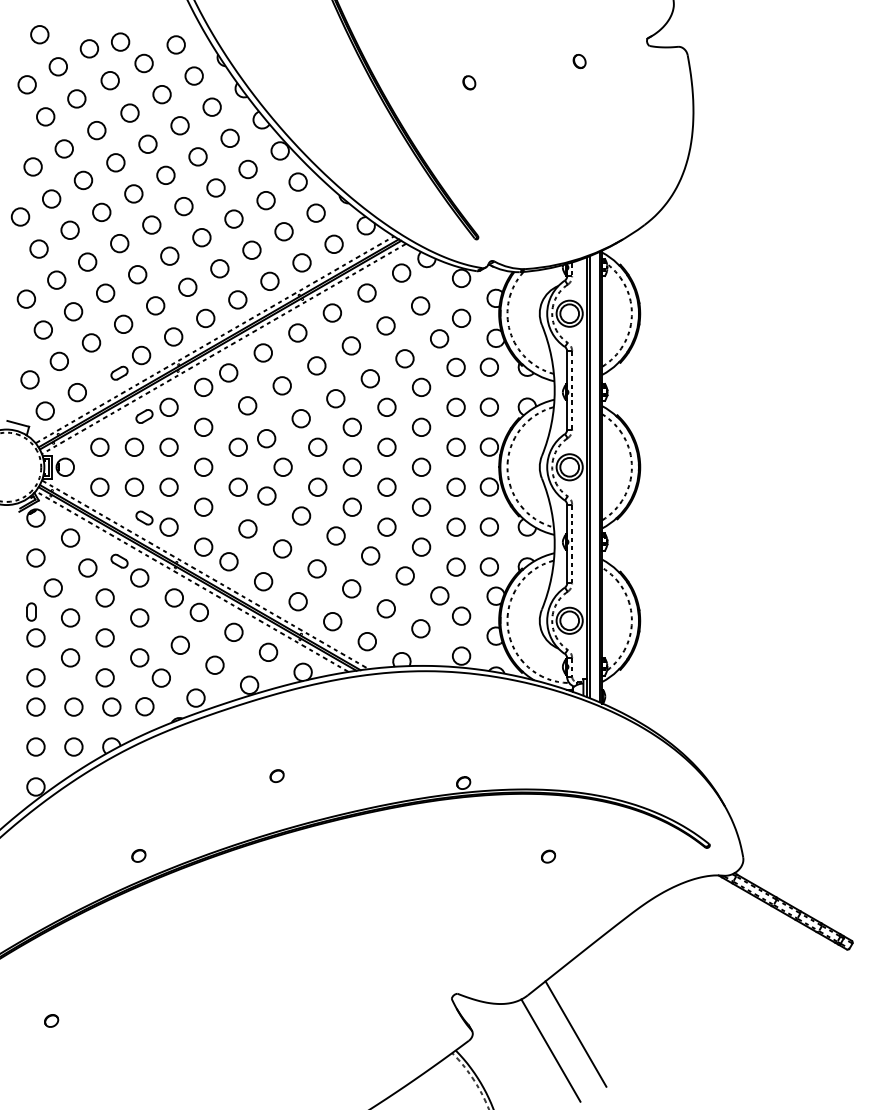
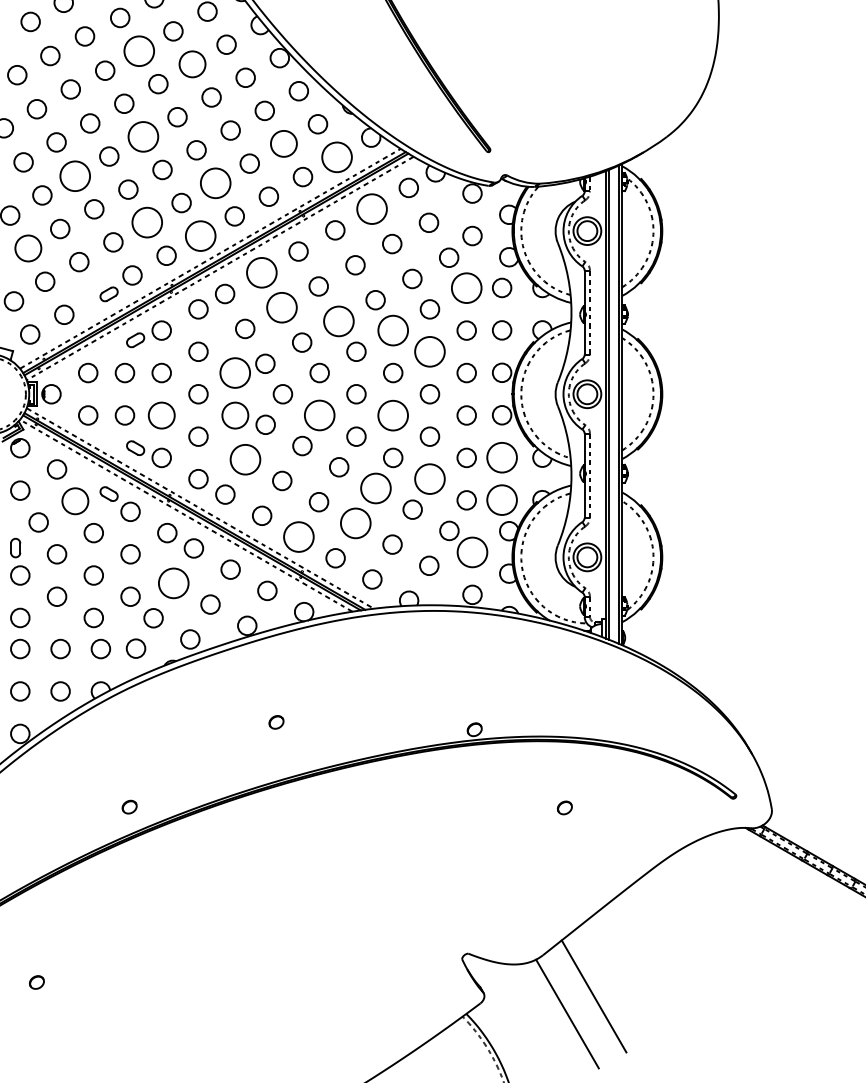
circle: (147, 143) -> (138, 50), size x1.6
circle: (197, 156) -> (191, 64), size x1.4
circle: (151, 224) -> (143, 136), size x1.6
circle: (283, 231) -> (283, 143), size x1.4
circle: (333, 244) -> (336, 157), size x1.6
circle: (87, 261) -> (75, 175), size x1.6
circle: (219, 268) -> (215, 183), size x1.6
circle: (366, 292) -> (371, 208), size x1.6
circle: (155, 305) -> (147, 222), size x1.6
circle: (205, 318) -> (200, 236), size x1.6
circle: (42, 329) -> (27, 247), size x1.4
circle: (263, 352) -> (262, 272), size x1.6
circle: (455, 367) -> (466, 288), size x1.6
circle: (281, 385) -> (281, 307), size x1.6
circle: (335, 398) -> (338, 321), size x1.6
circle: (386, 407) -> (392, 330), size x1.6
circle: (421, 427) -> (429, 351), size x1.6
circle: (237, 447) -> (234, 373), size x1.6
circle: (168, 486) -> (161, 414), size x1.4
circle: (237, 486) -> (234, 414), size x1.4
circle: (317, 486) -> (319, 414), size x1.6
circle: (386, 486) -> (392, 414), size x1.6
circle: (489, 526) -> (502, 457), size x1.6
circle: (247, 528) -> (245, 459), size x1.6
circle: (421, 546) -> (429, 478), size x1.6
circle: (370, 555) -> (375, 487), size x1.6
circle: (489, 566) -> (502, 499), size x1.6
circle: (87, 567) -> (75, 500), size x1.4
circle: (351, 588) -> (355, 523), size x1.6
circle: (297, 601) -> (298, 536), size x1.6
circle: (461, 615) -> (472, 551), size x1.6
circle: (180, 645) -> (173, 583), size x1.6

